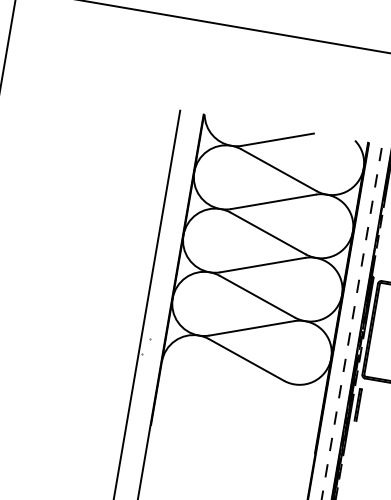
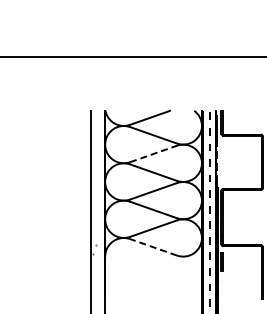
line: (273, 201) -> (153, 153), solid -> dashed
line: (246, 360) -> (153, 247), solid -> dashed

